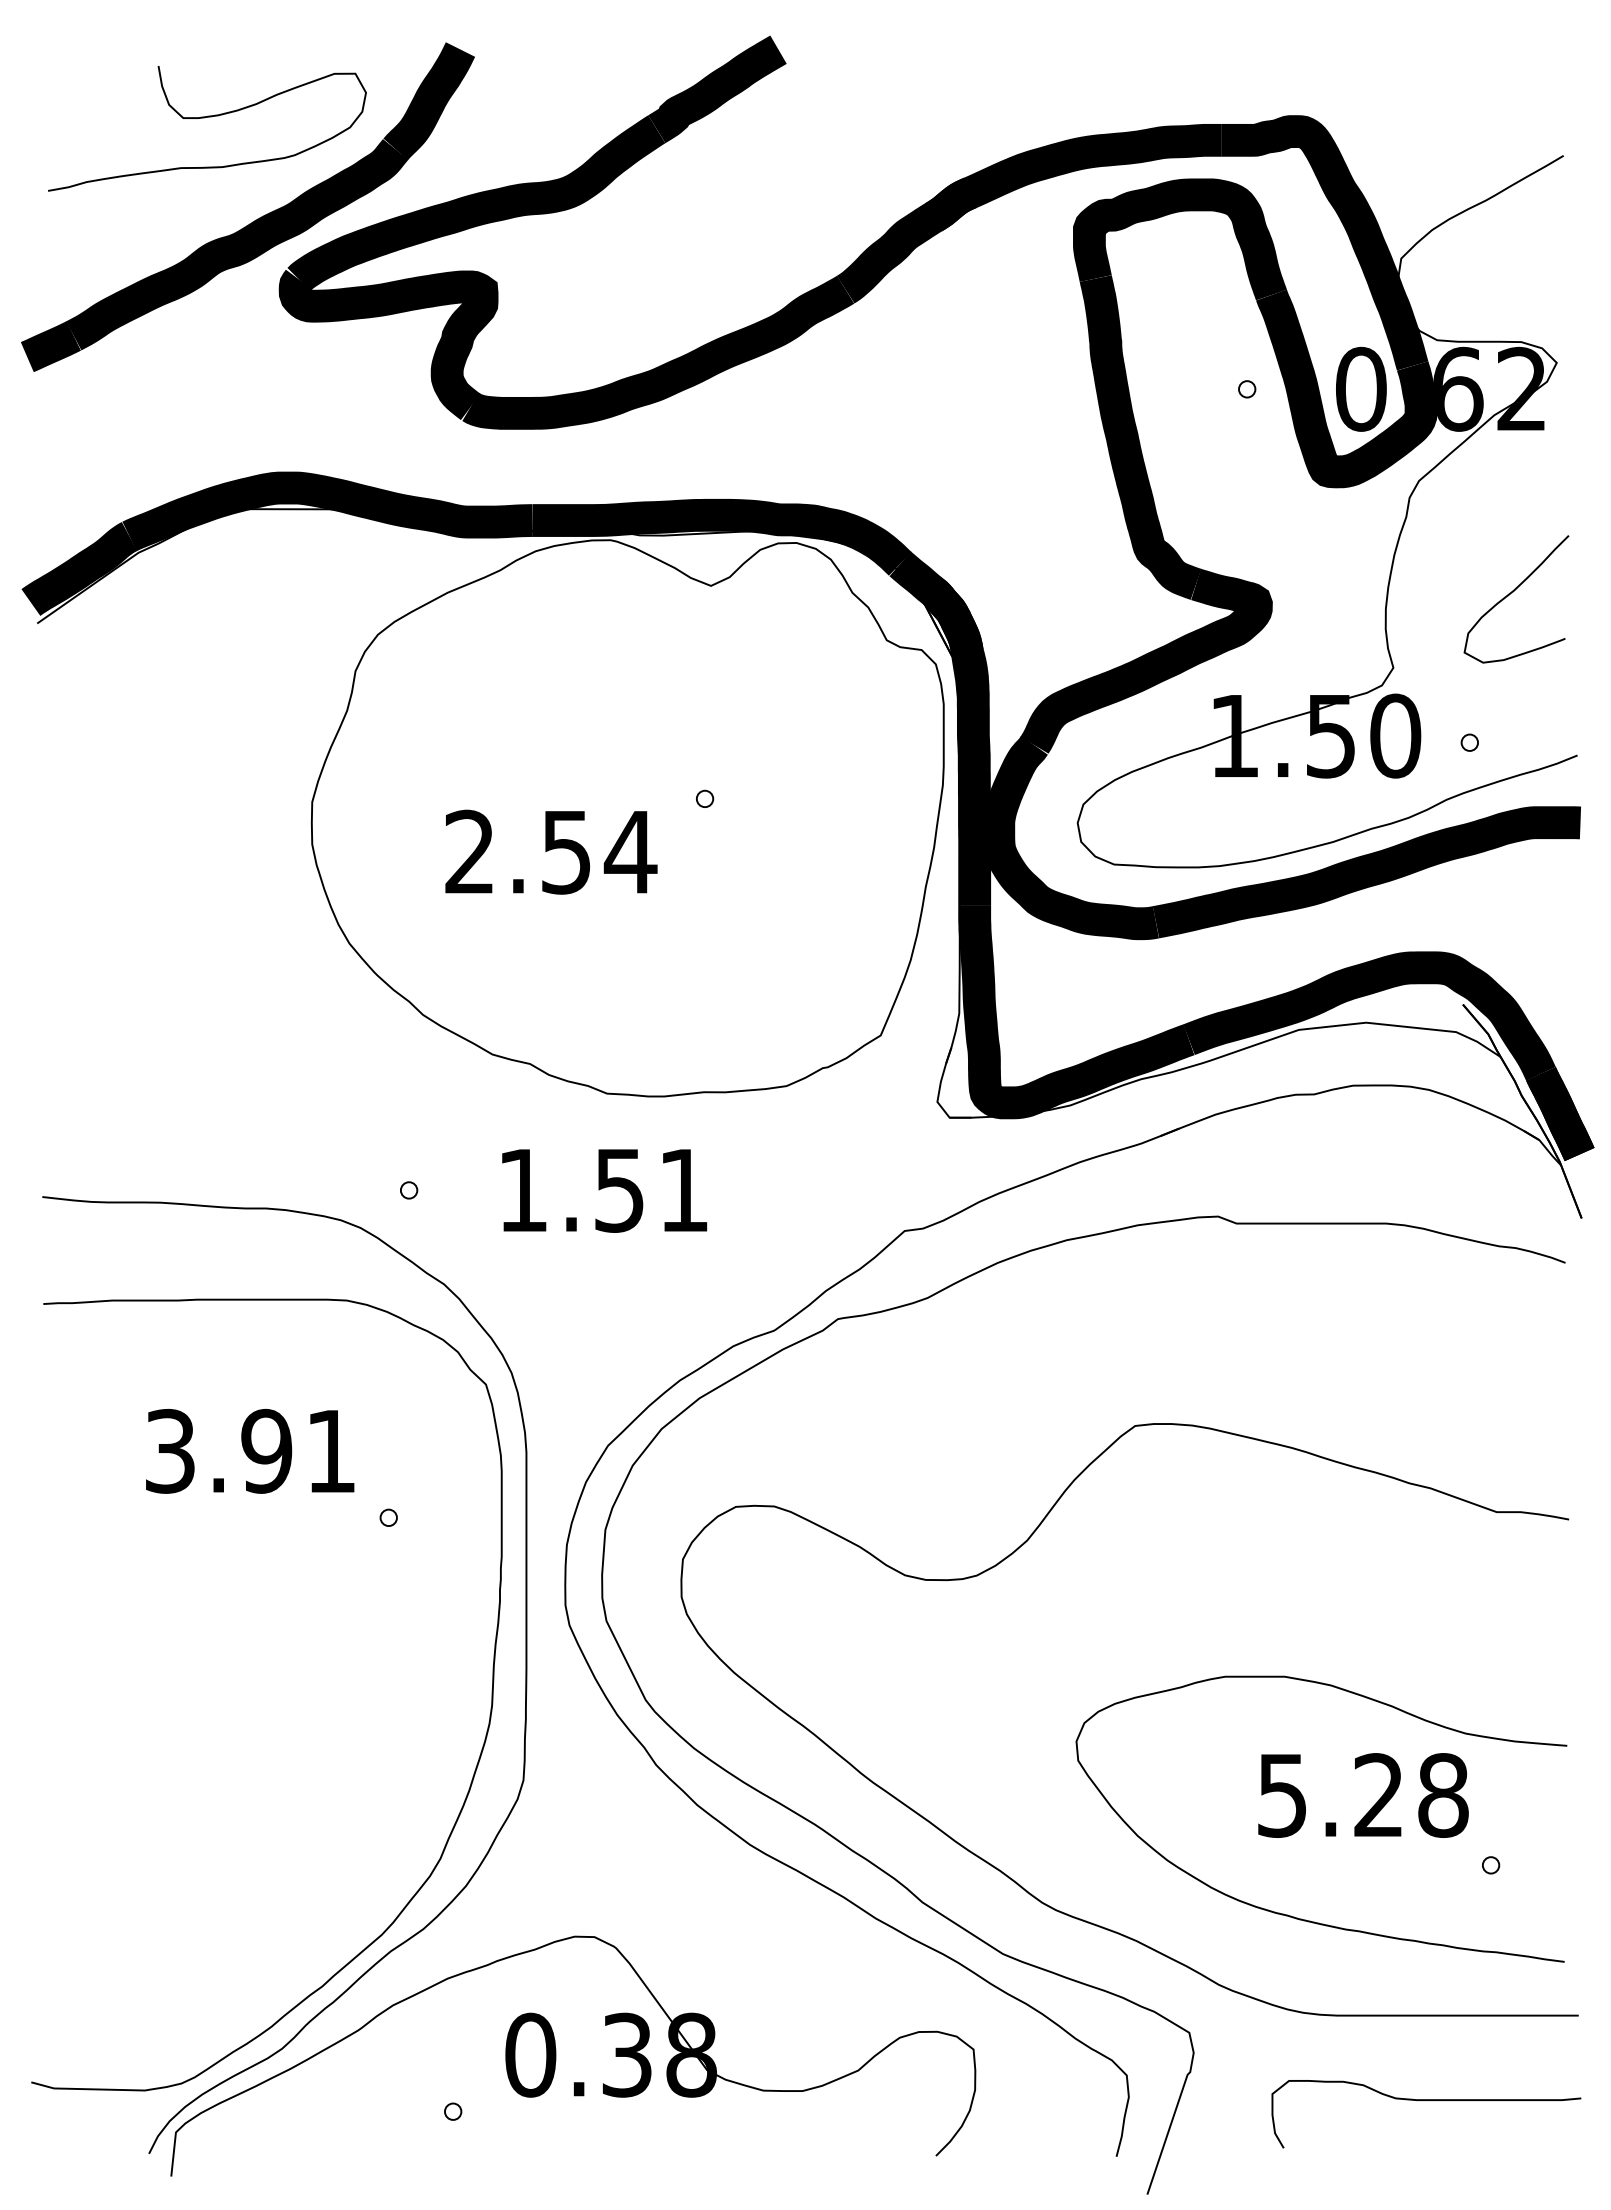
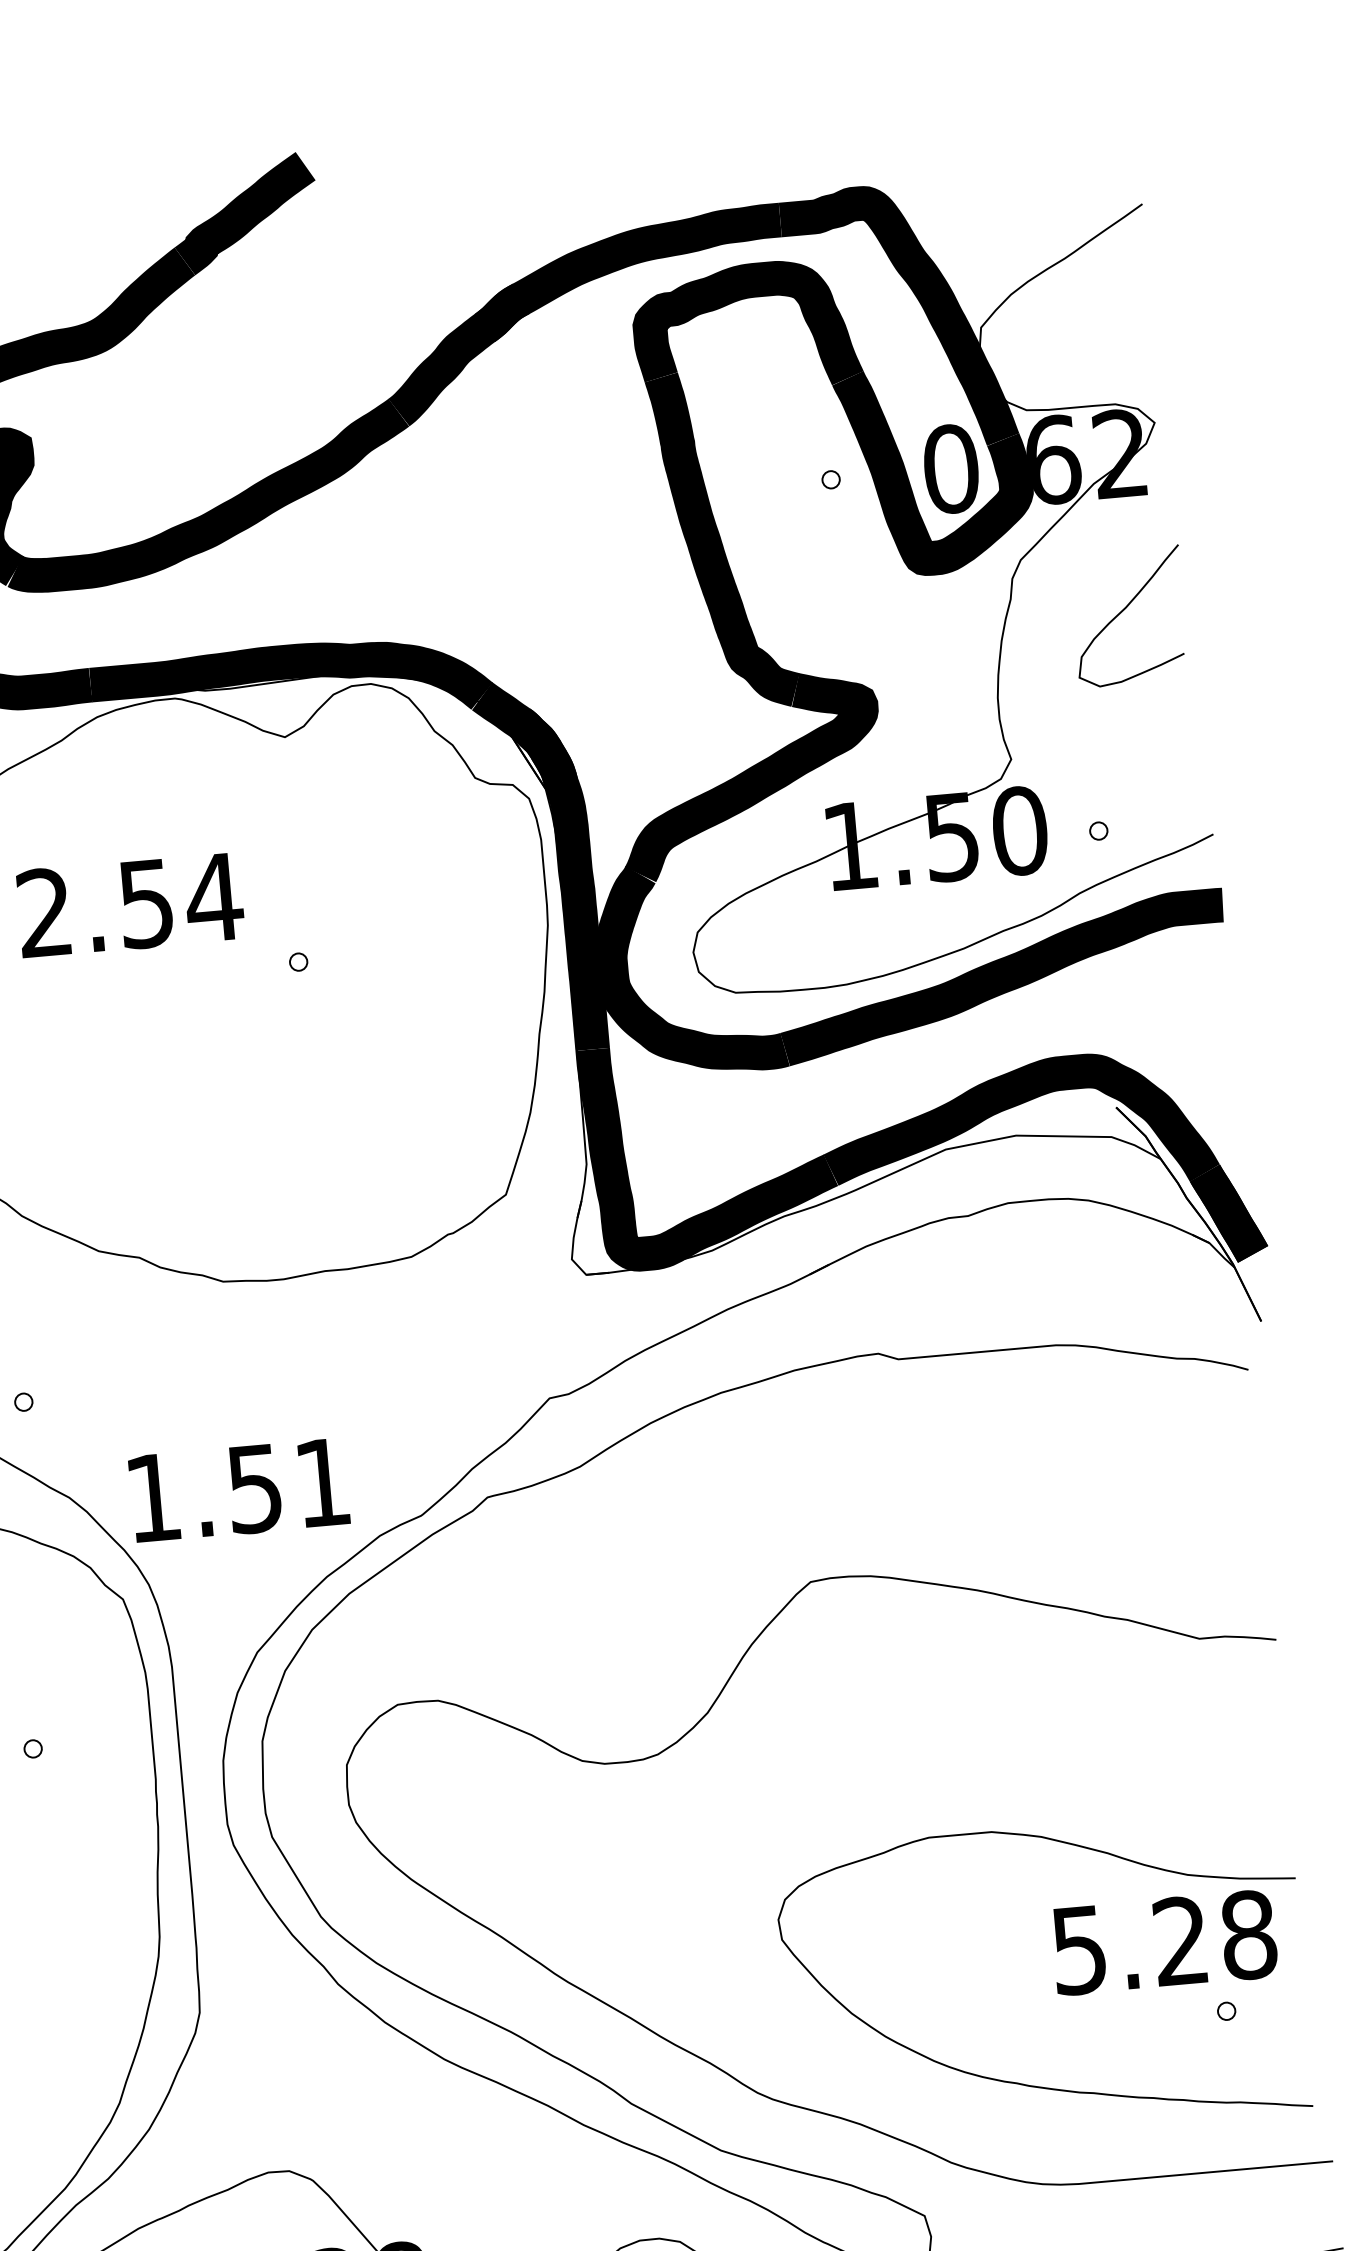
curve: (1512, 593) -> (1124, 610), moved
text: (551, 851) -> (130, 904), moved
text: (604, 1190) -> (239, 1490), moved
text: (1363, 1795) -> (1164, 1942), moved

